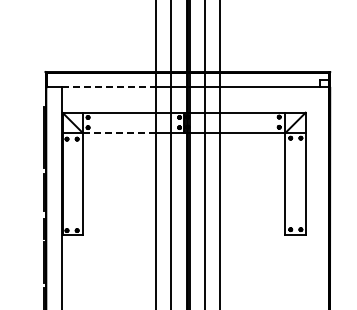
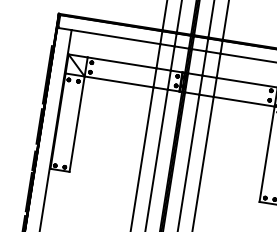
line: (109, 86) -> (116, 36), dashed -> solid
line: (119, 133) -> (118, 82), dashed -> solid

